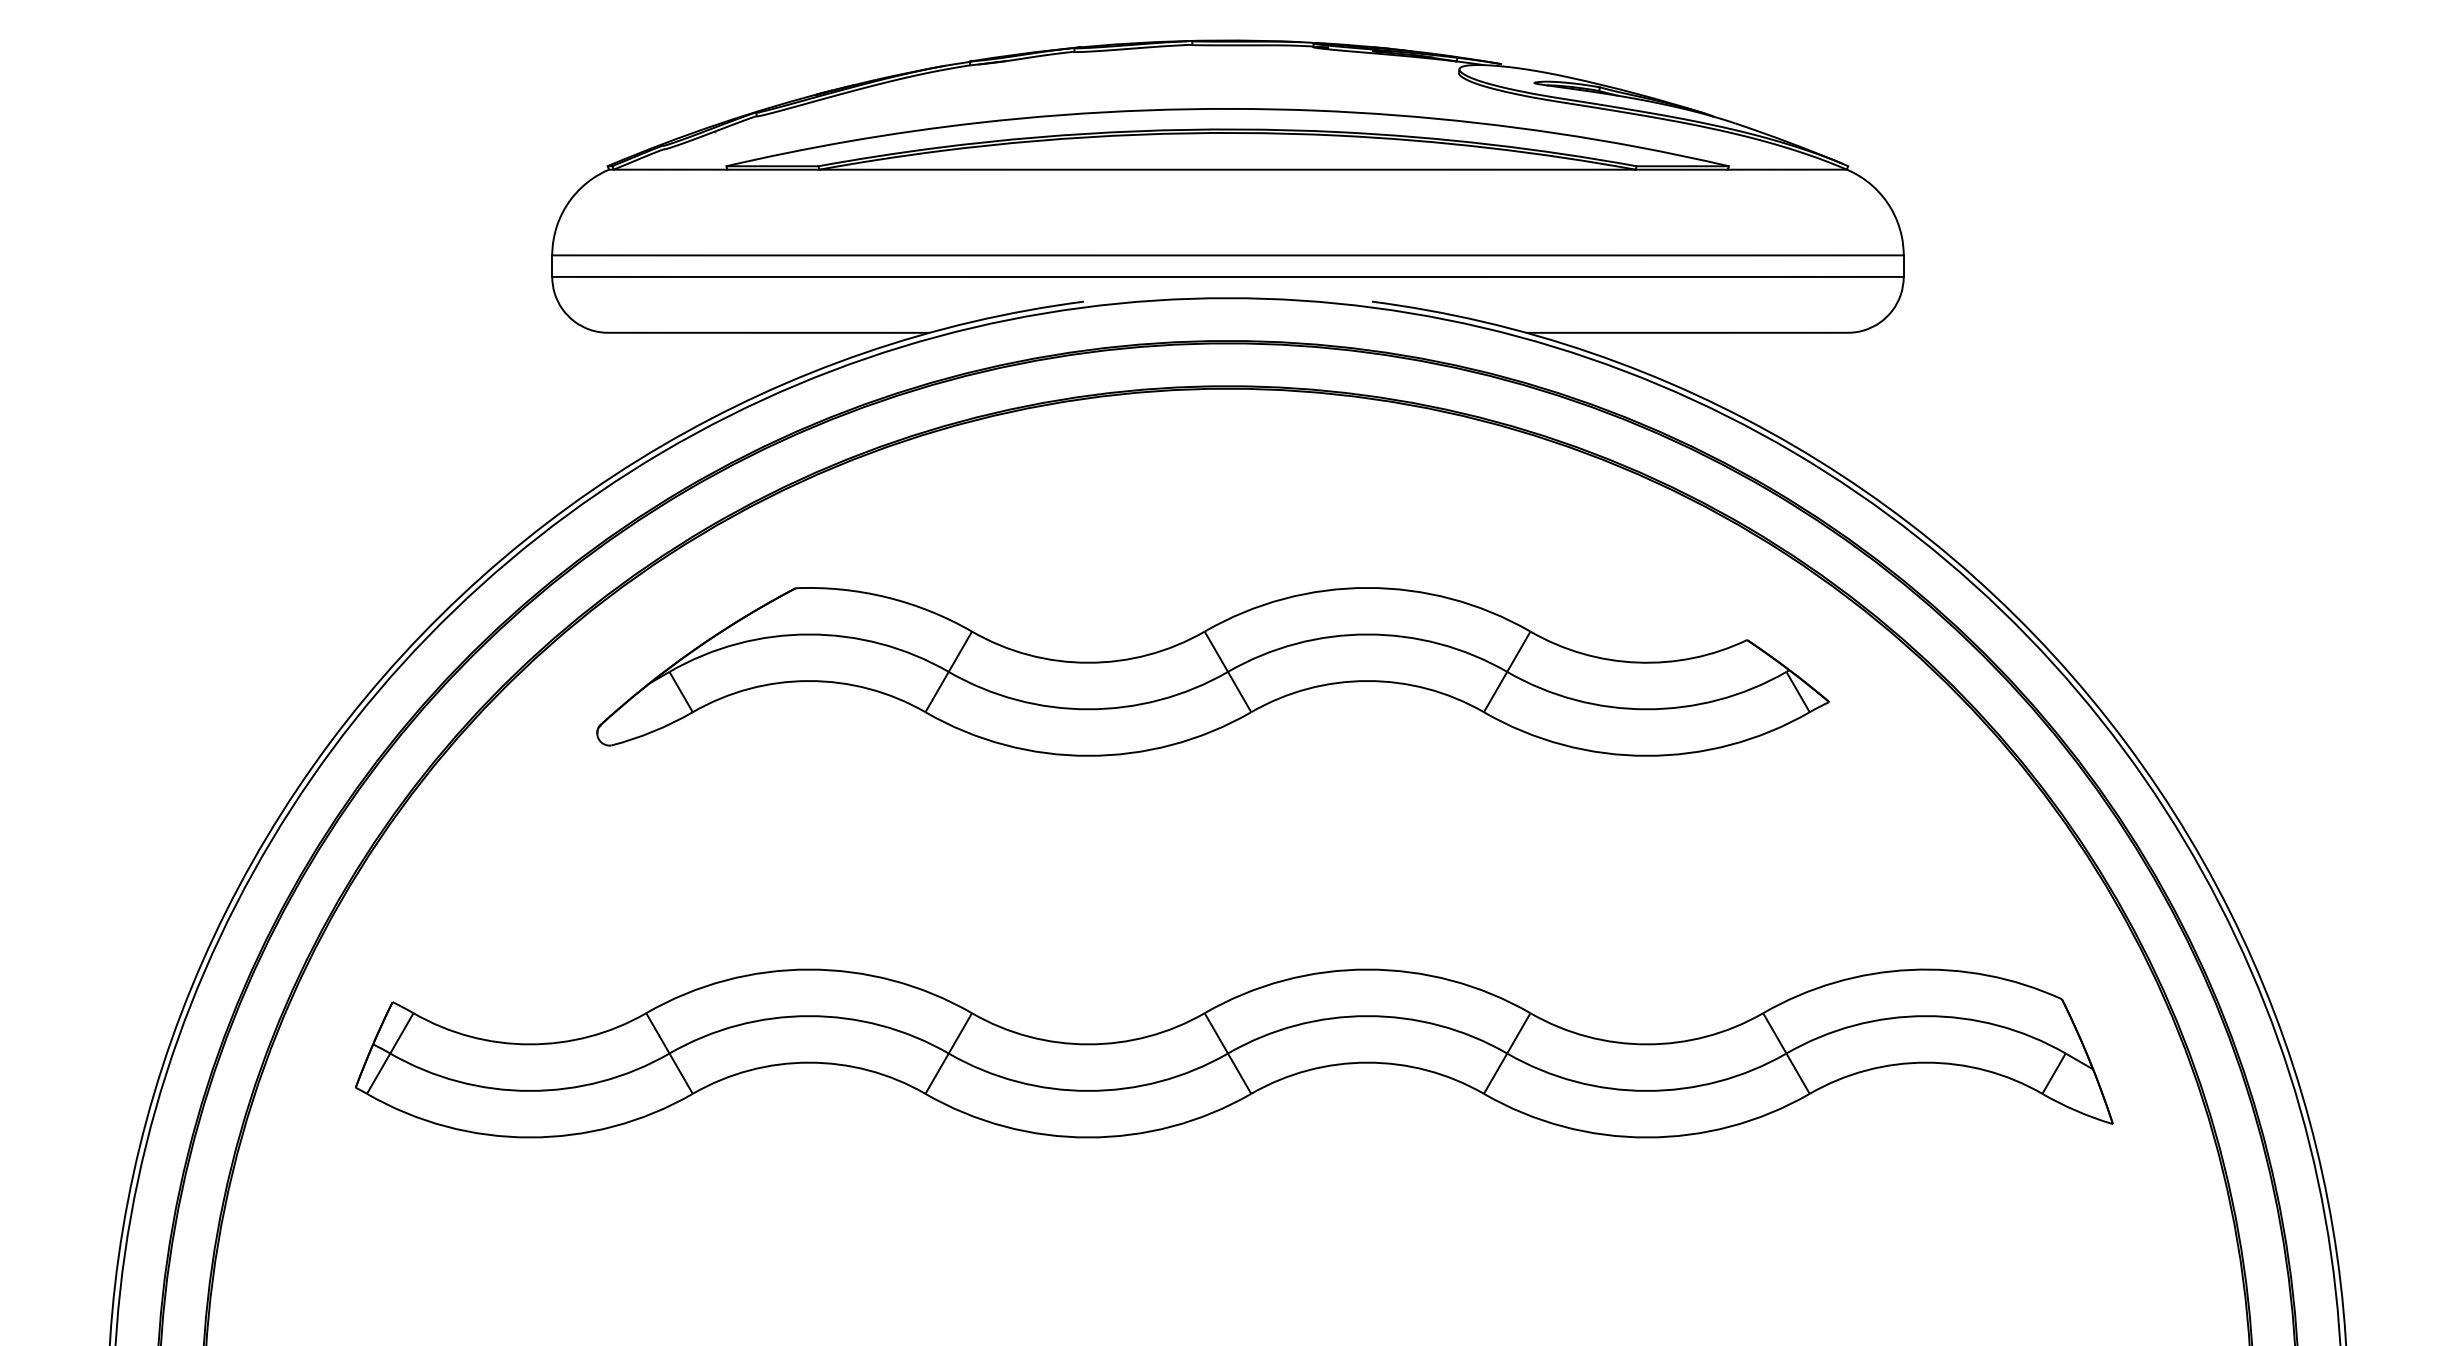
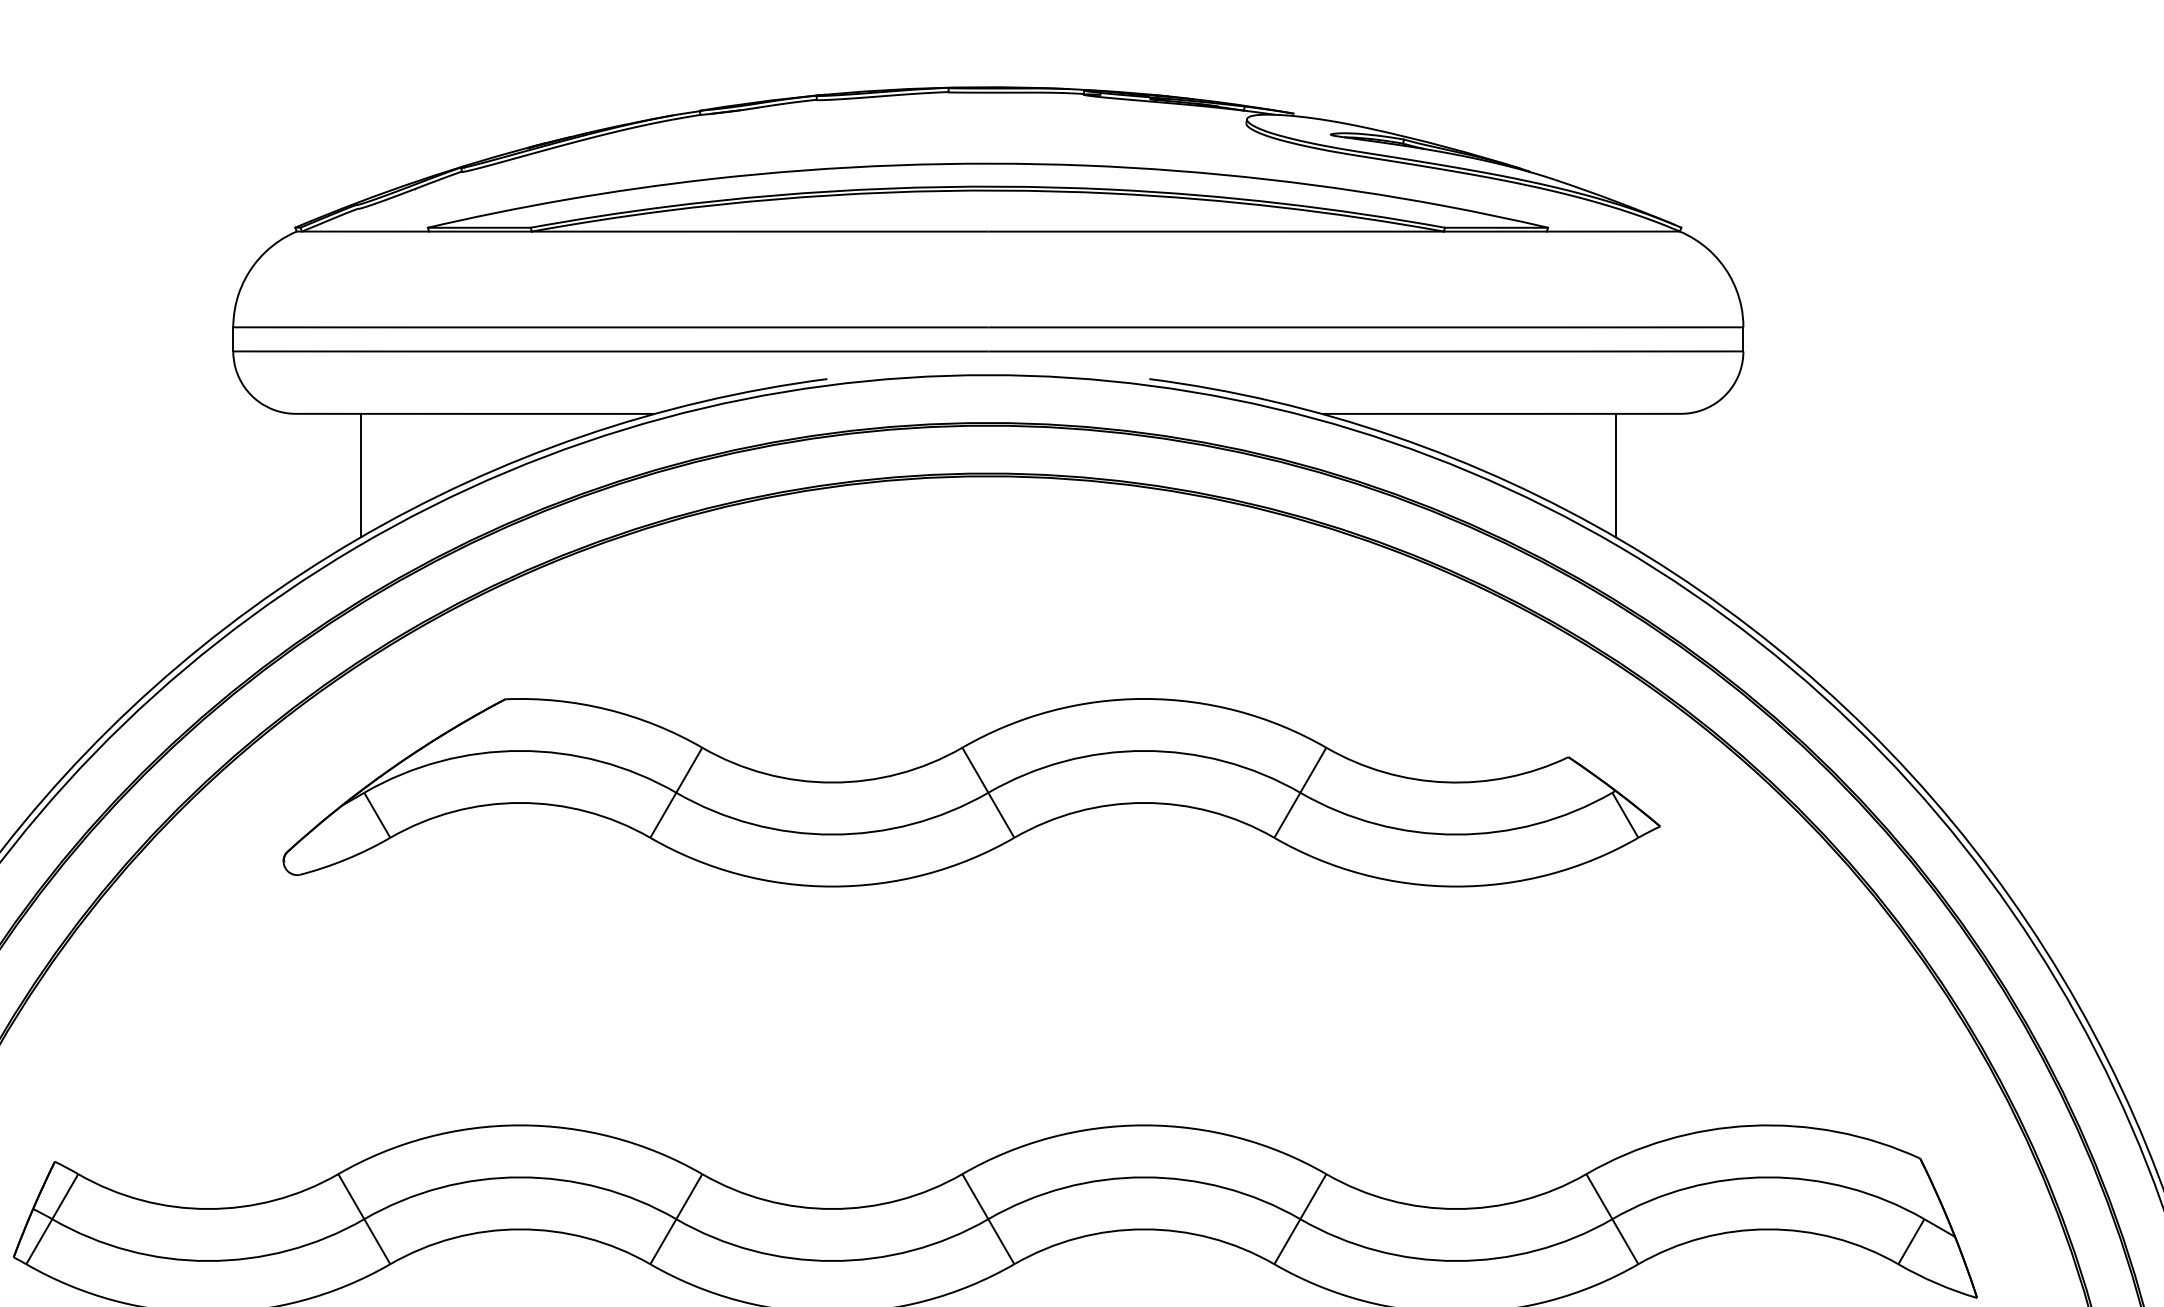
line: (666, 387) -> (360, 474), added
line: (1789, 387) -> (1615, 474), added

